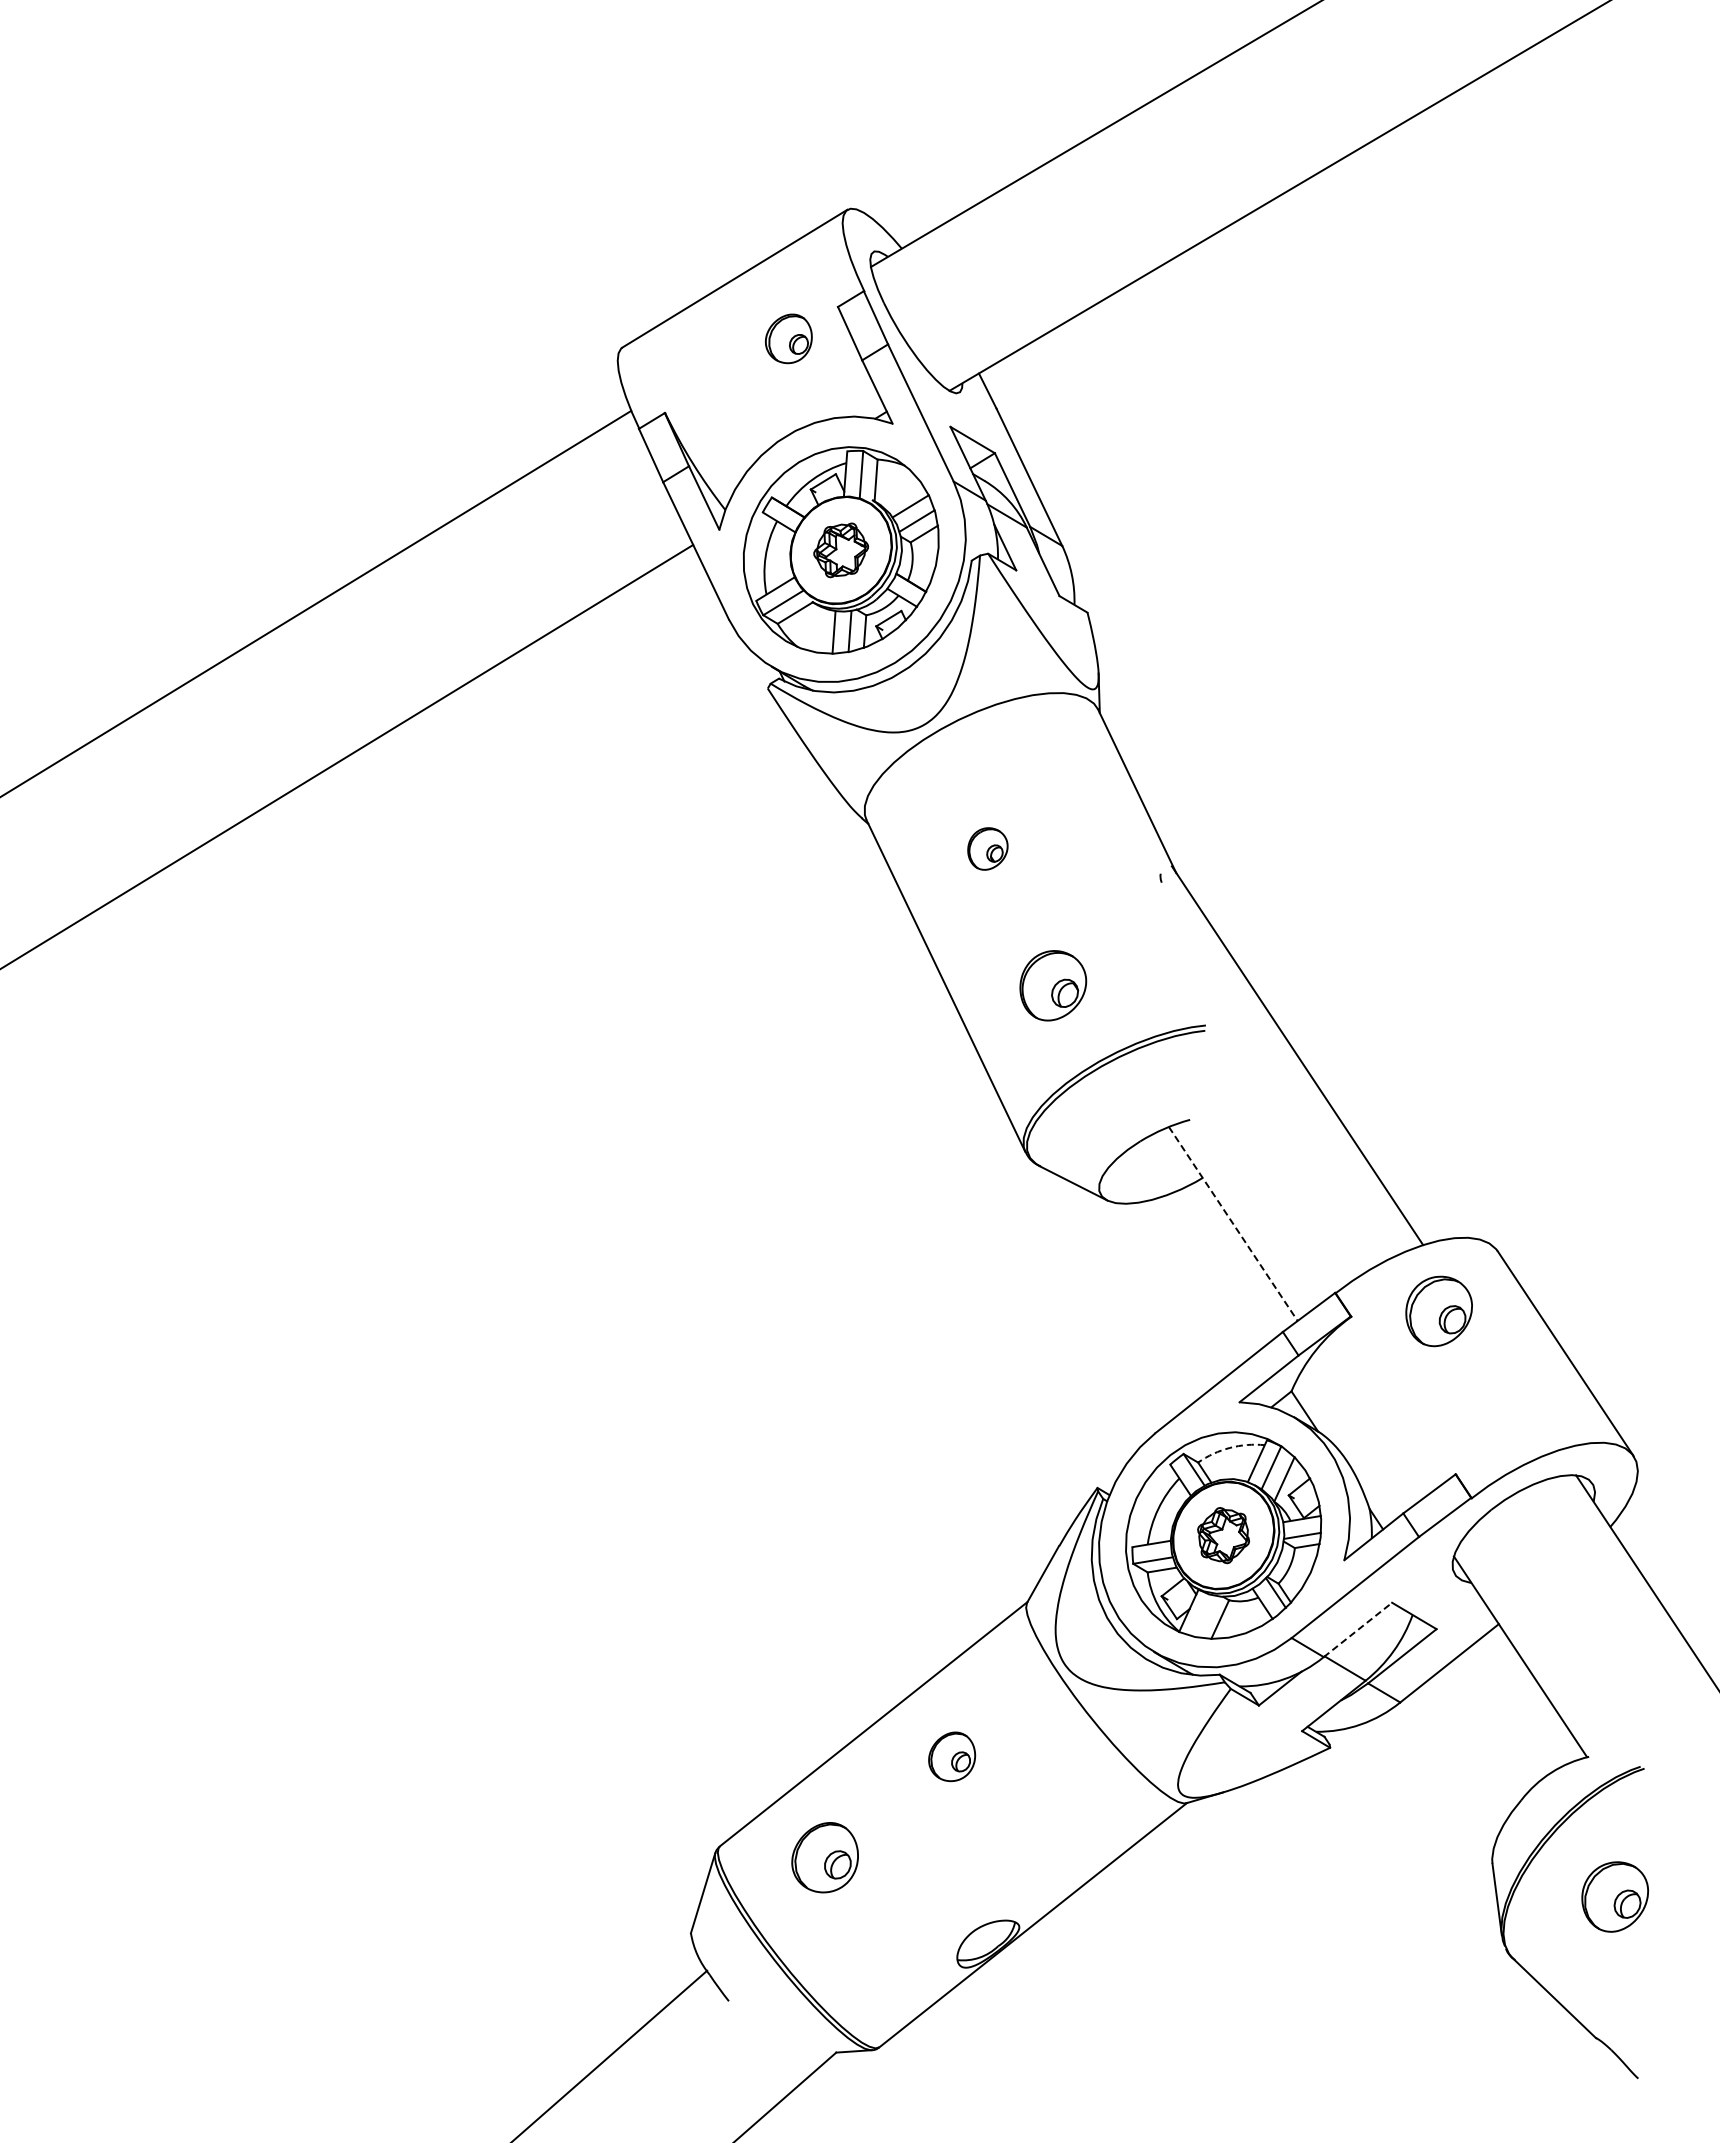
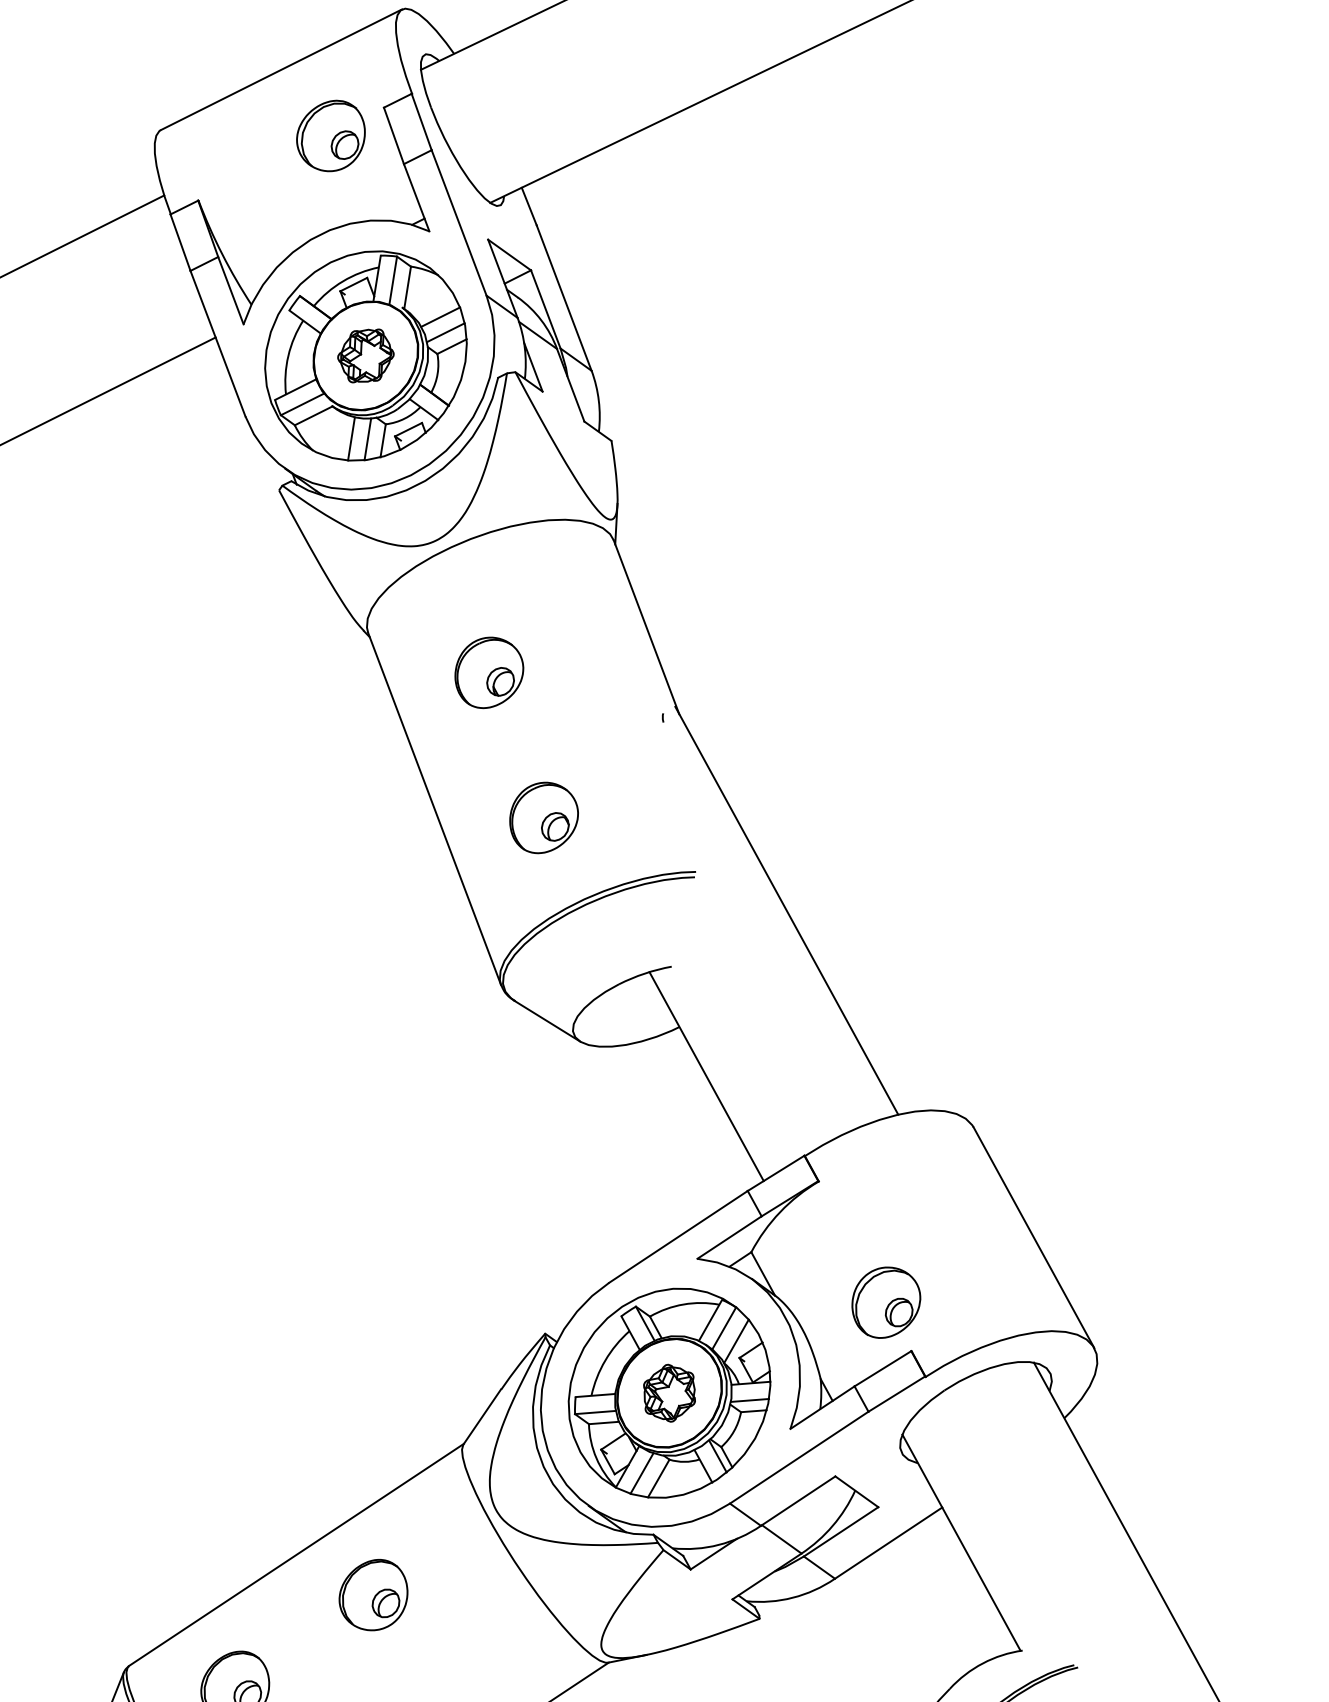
part: (788, 338) -> (330, 135), size x1.43
part: (987, 848) -> (488, 672), size x1.67
line: (1233, 1224) -> (706, 1077), dashed -> solid
part: (1438, 1311) -> (885, 1302), moved
arc: (1229, 1447) -> (683, 1304), dashed -> solid
line: (1203, 1615) -> (642, 1472), added
line: (1357, 1629) -> (797, 1500), dashed -> solid
part: (951, 1756) -> (372, 1594), size x1.43

